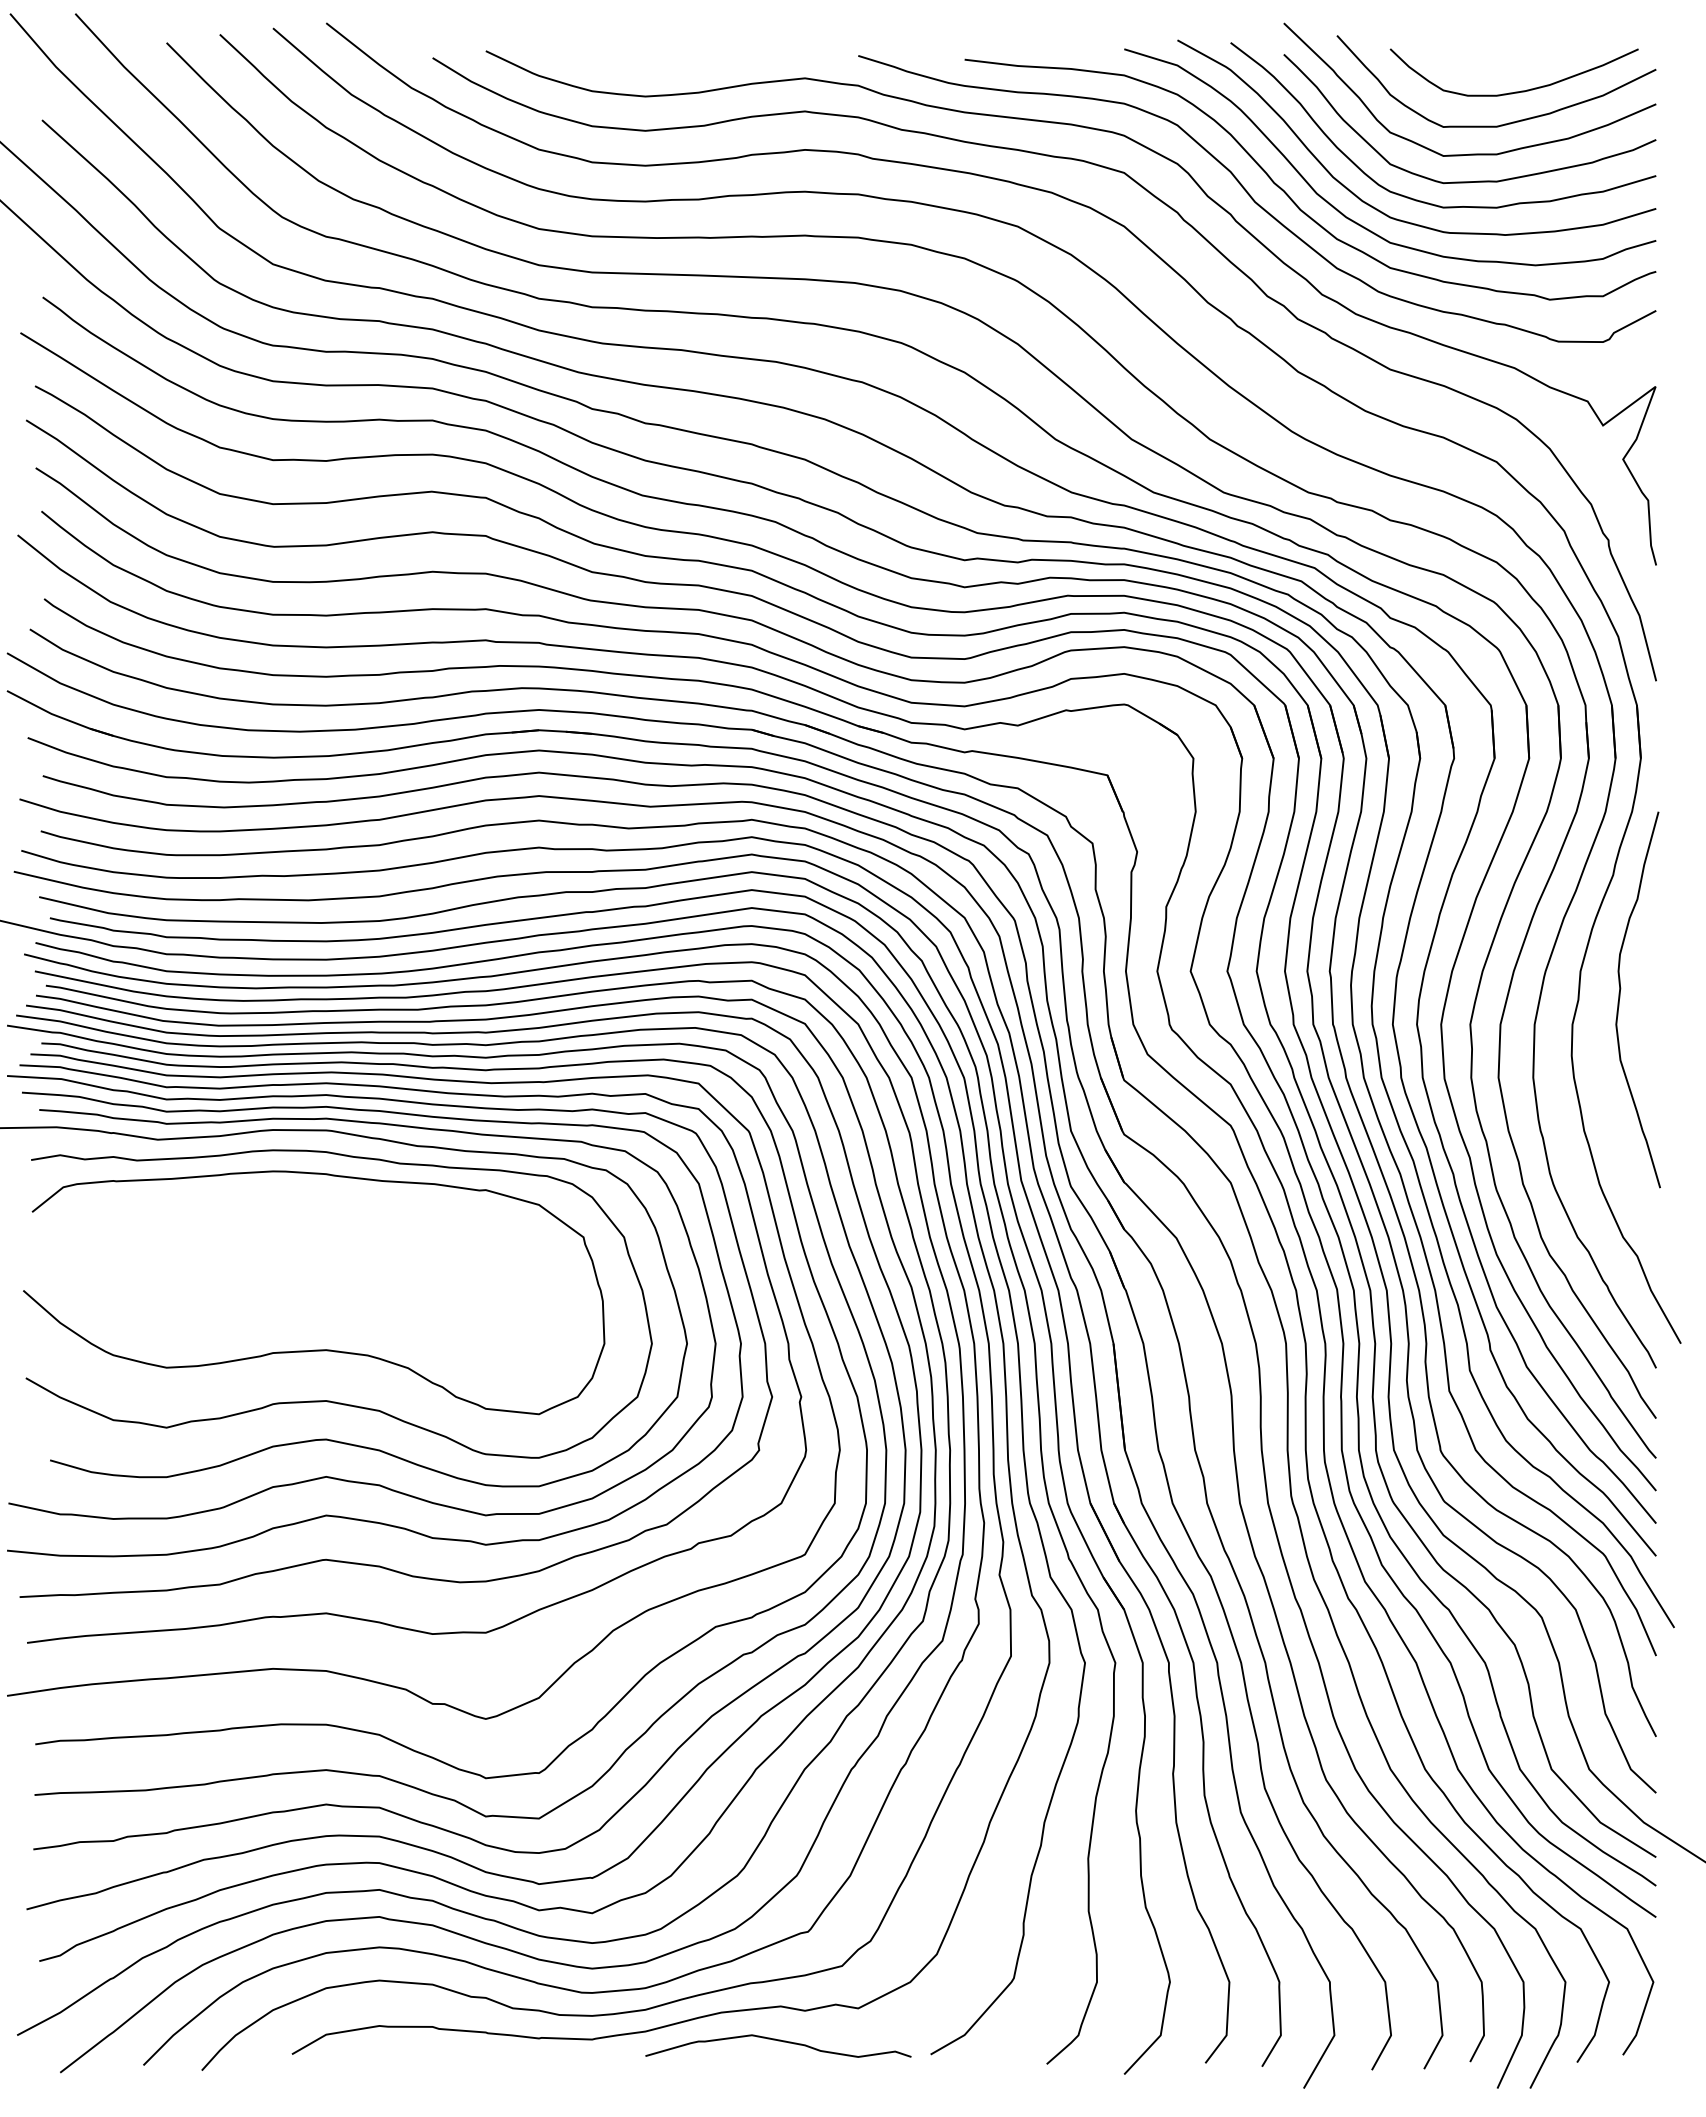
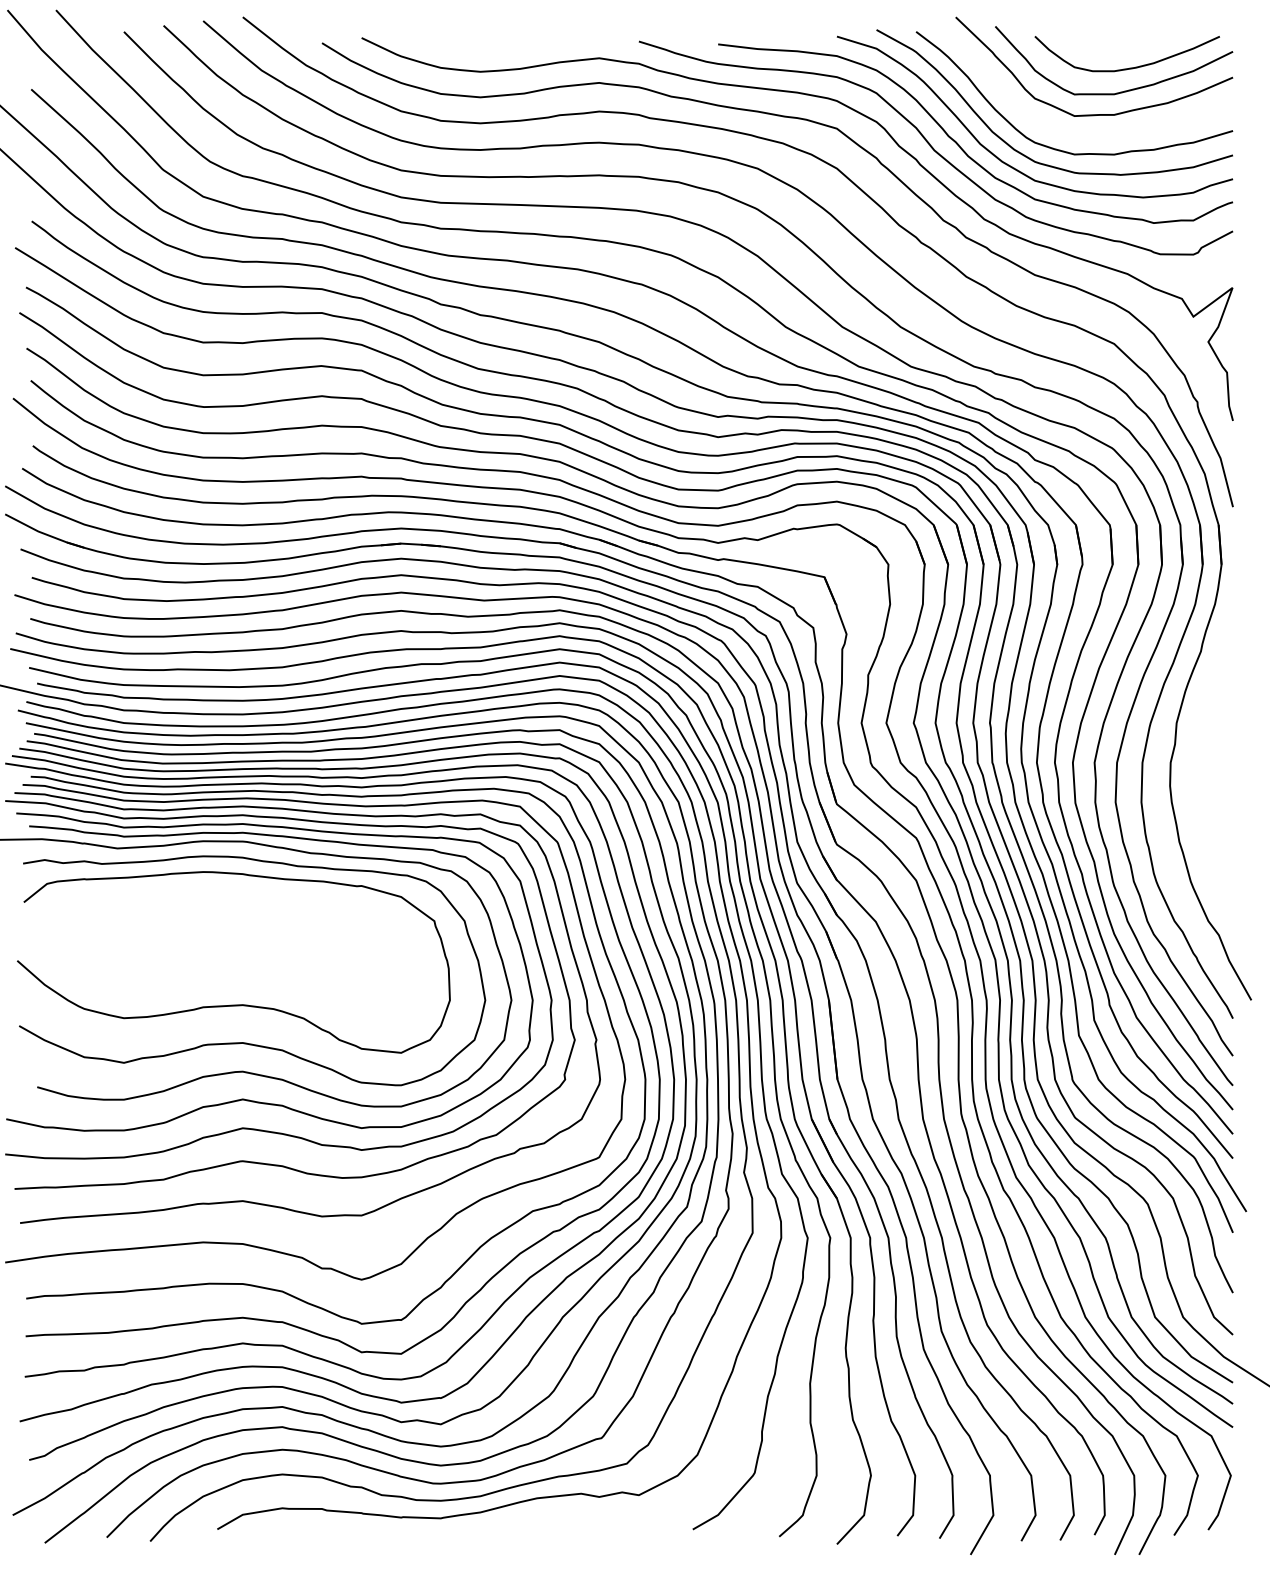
curve: (1478, 180) -> (1100, 134), removed
curve: (1620, 998) -> (1206, 743), removed
curve: (778, 2041) -> (579, 1519), removed

